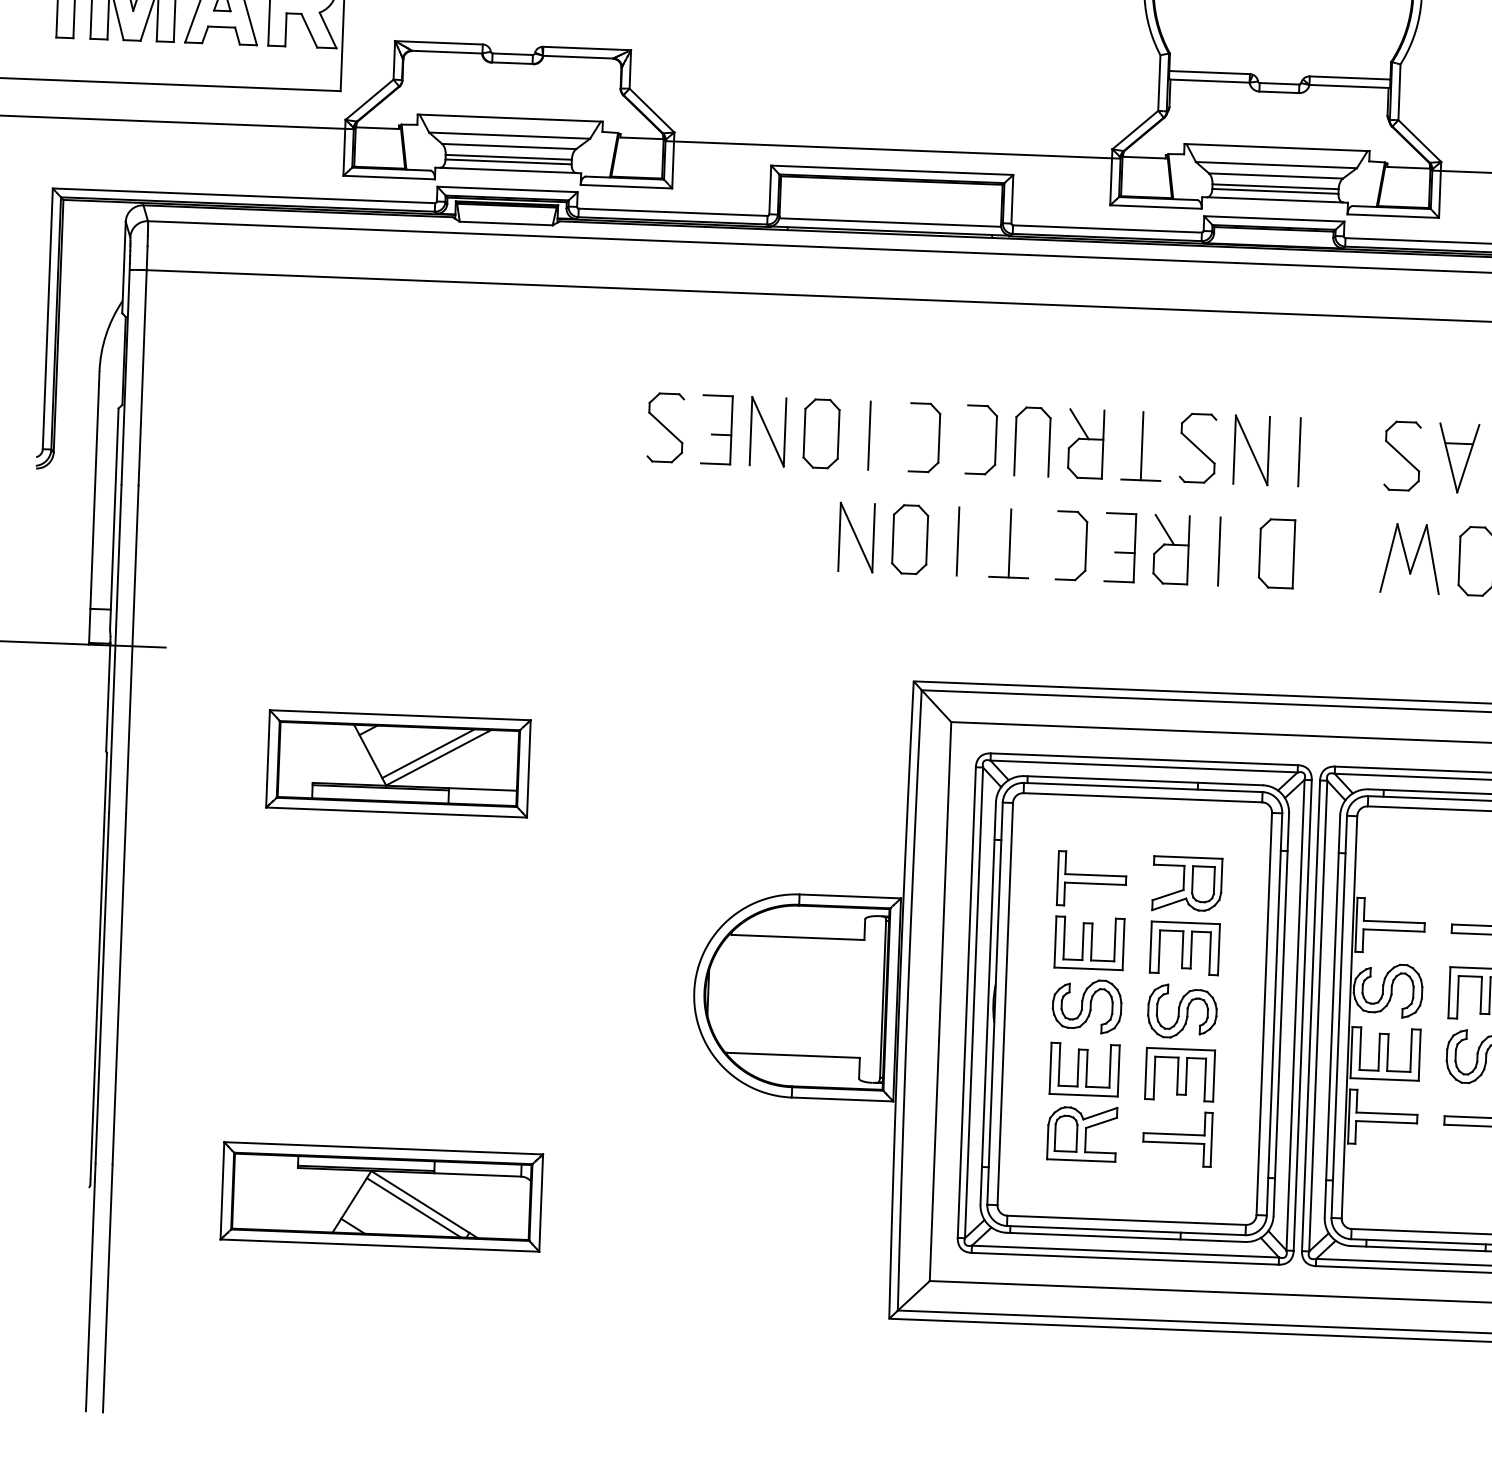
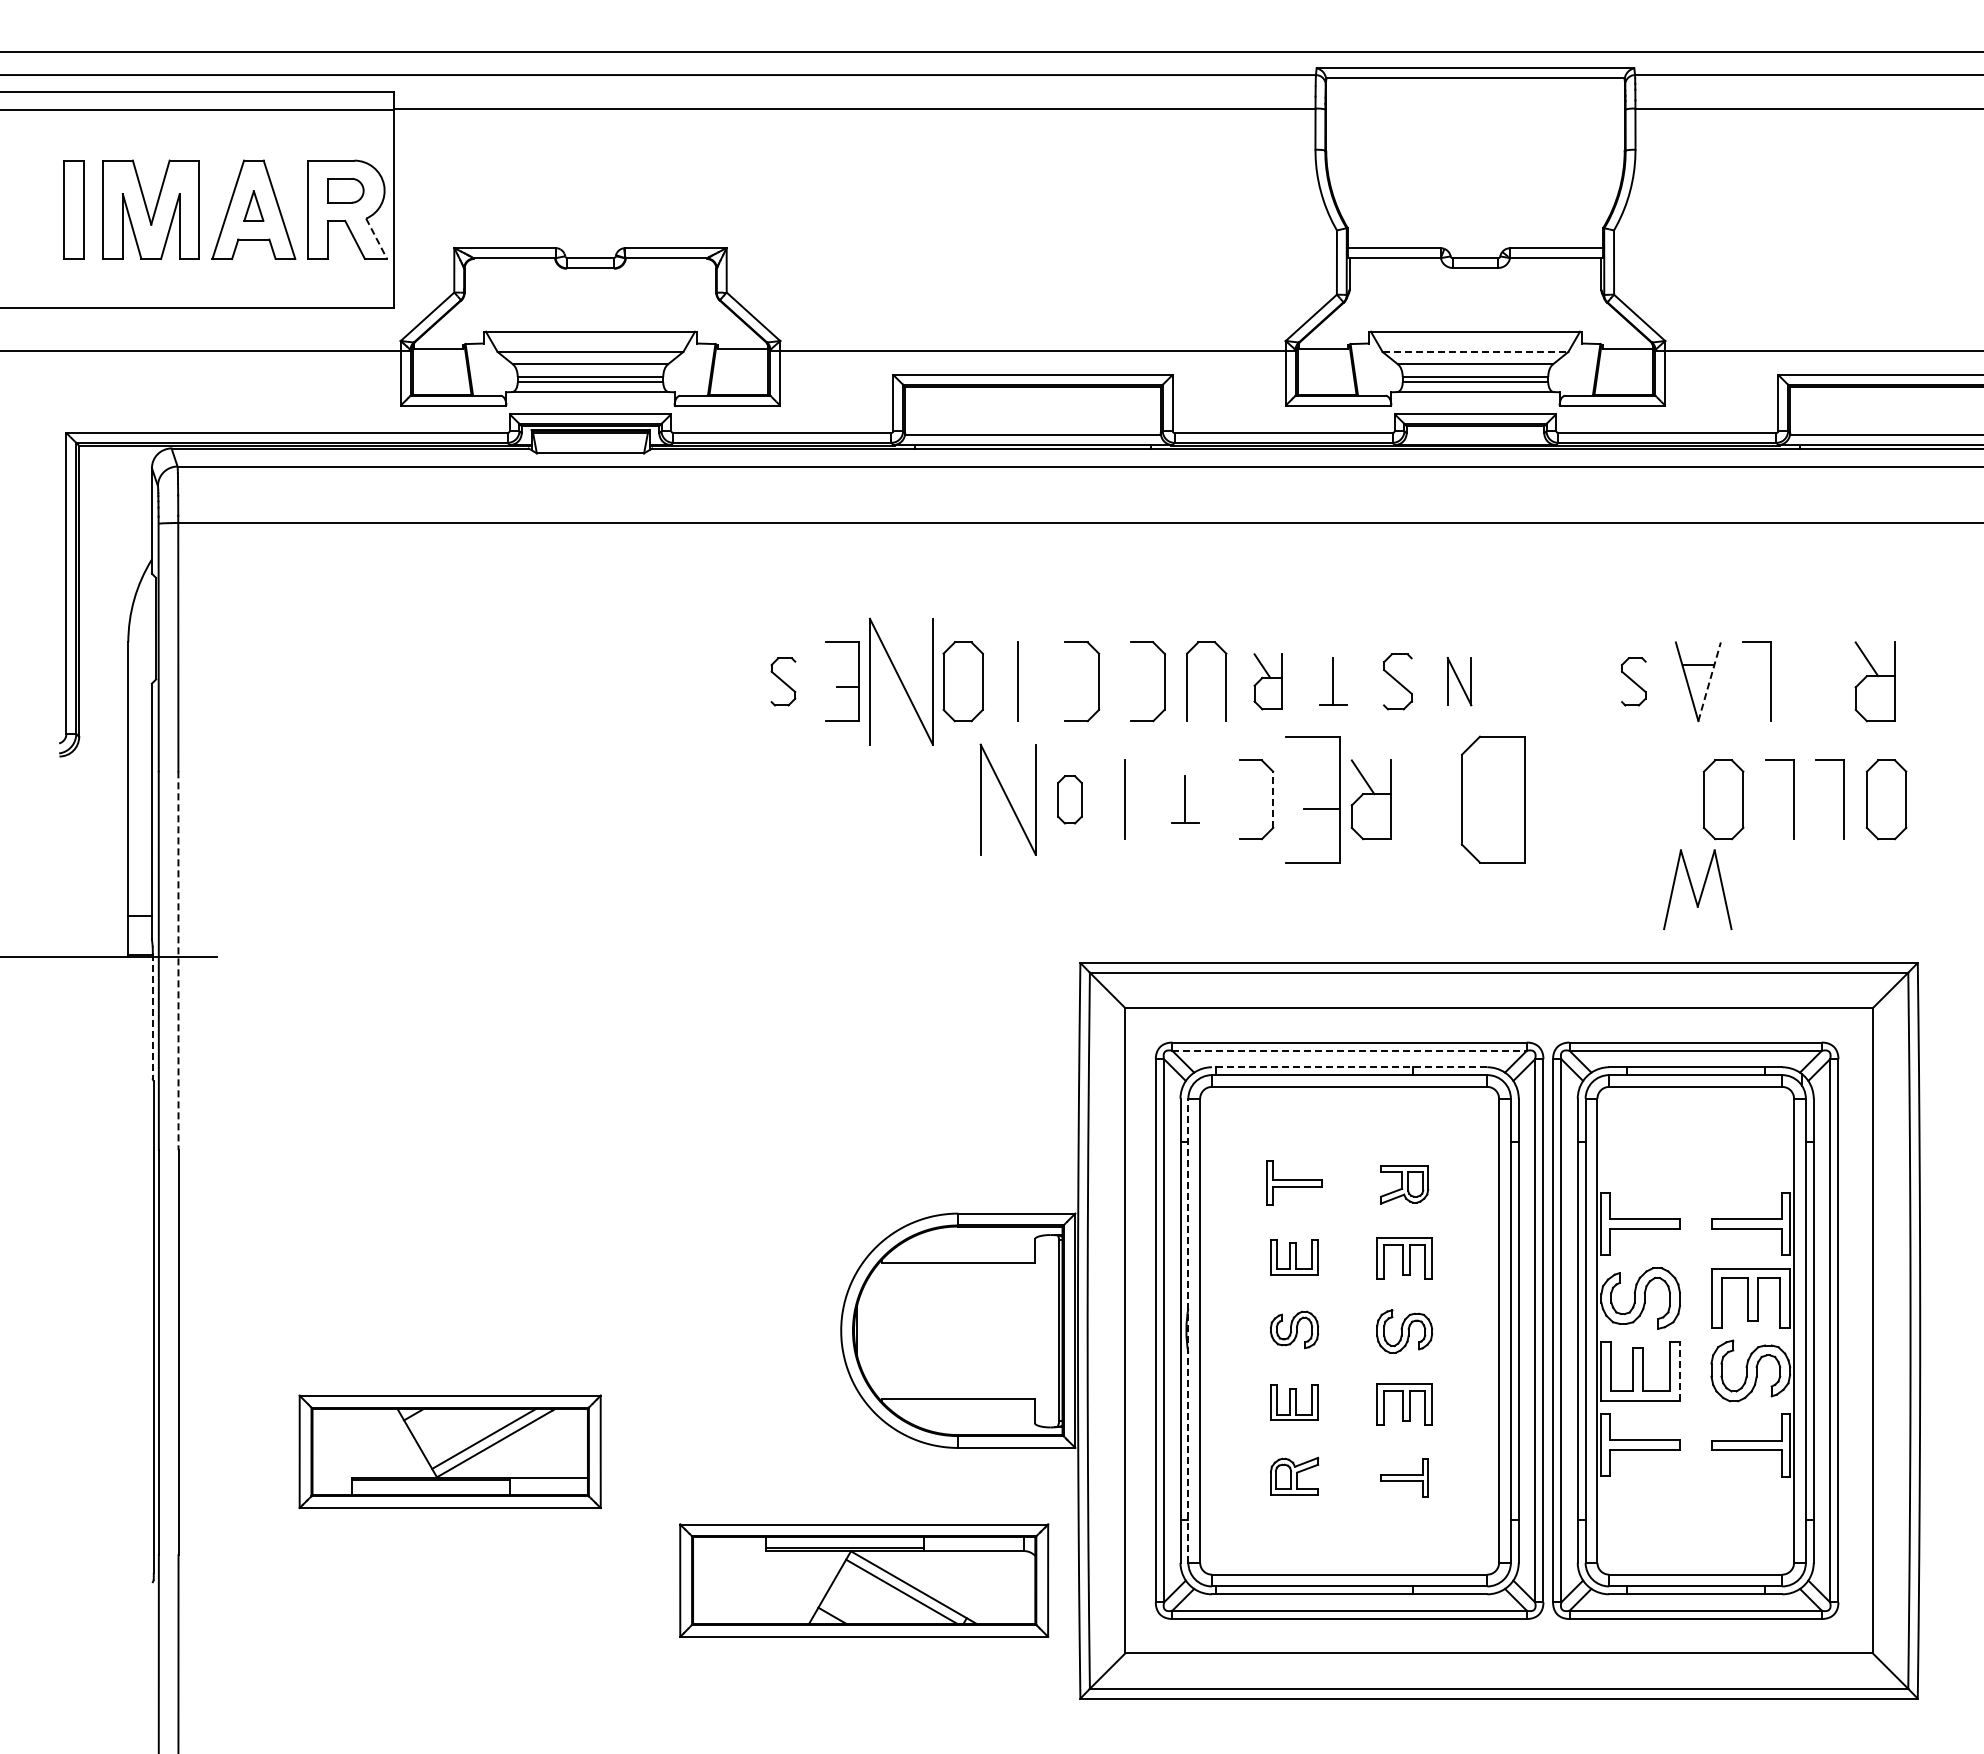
line: (327, 30) -> (376, 238), solid -> dashed
line: (1276, 164) -> (1475, 351), solid -> dashed
part: (665, 427) -> (783, 681), size x0.6
part: (768, 431) -> (901, 681), size x1.6
part: (1085, 443) -> (1267, 681), size x0.7
part: (1142, 445) -> (1333, 681), size x0.6
part: (1197, 448) -> (1397, 681), size x0.7
part: (1251, 450) -> (1459, 681), size x0.6
line: (1299, 451) -> (1514, 681), removed
part: (1402, 455) -> (1633, 681), size x0.6
line: (1468, 458) -> (1709, 681), solid -> dashed
part: (856, 537) -> (1007, 799), size x1.4
part: (909, 539) -> (1069, 799), size x0.6
part: (1010, 543) -> (1185, 799), size x0.6
line: (1086, 546) -> (1273, 799), solid -> dashed
part: (1120, 547) -> (1312, 799), size x1.6
line: (1219, 551) -> (1426, 799), removed
part: (1276, 553) -> (1492, 799), size x1.6
part: (1410, 558) -> (1697, 889), moved
line: (132, 650) -> (178, 961), solid -> dashed
line: (107, 696) -> (152, 1016), solid -> dashed
part: (397, 763) -> (449, 1451), moved
line: (1144, 766) -> (1350, 1050), solid -> dashed
line: (1143, 780) -> (1349, 1067), solid -> dashed
part: (1091, 878) -> (1294, 1182), size x0.7
part: (1187, 884) -> (1404, 1184), size x0.6
part: (1089, 943) -> (1294, 1257), size x0.6
part: (1184, 948) -> (1404, 1258), size x0.7
line: (995, 1003) -> (1188, 1330), solid -> dashed
part: (1087, 1006) -> (1294, 1329), size x0.6
part: (1182, 1011) -> (1404, 1331), size x0.7
line: (1420, 1054) -> (1680, 1370), solid -> dashed
part: (1084, 1069) -> (1294, 1402), size x0.6
part: (1179, 1074) -> (1404, 1404), size x0.7
part: (1082, 1133) -> (1294, 1476), size x0.6
part: (1177, 1137) -> (1404, 1477), size x0.6
part: (382, 1196) -> (864, 1580), moved

